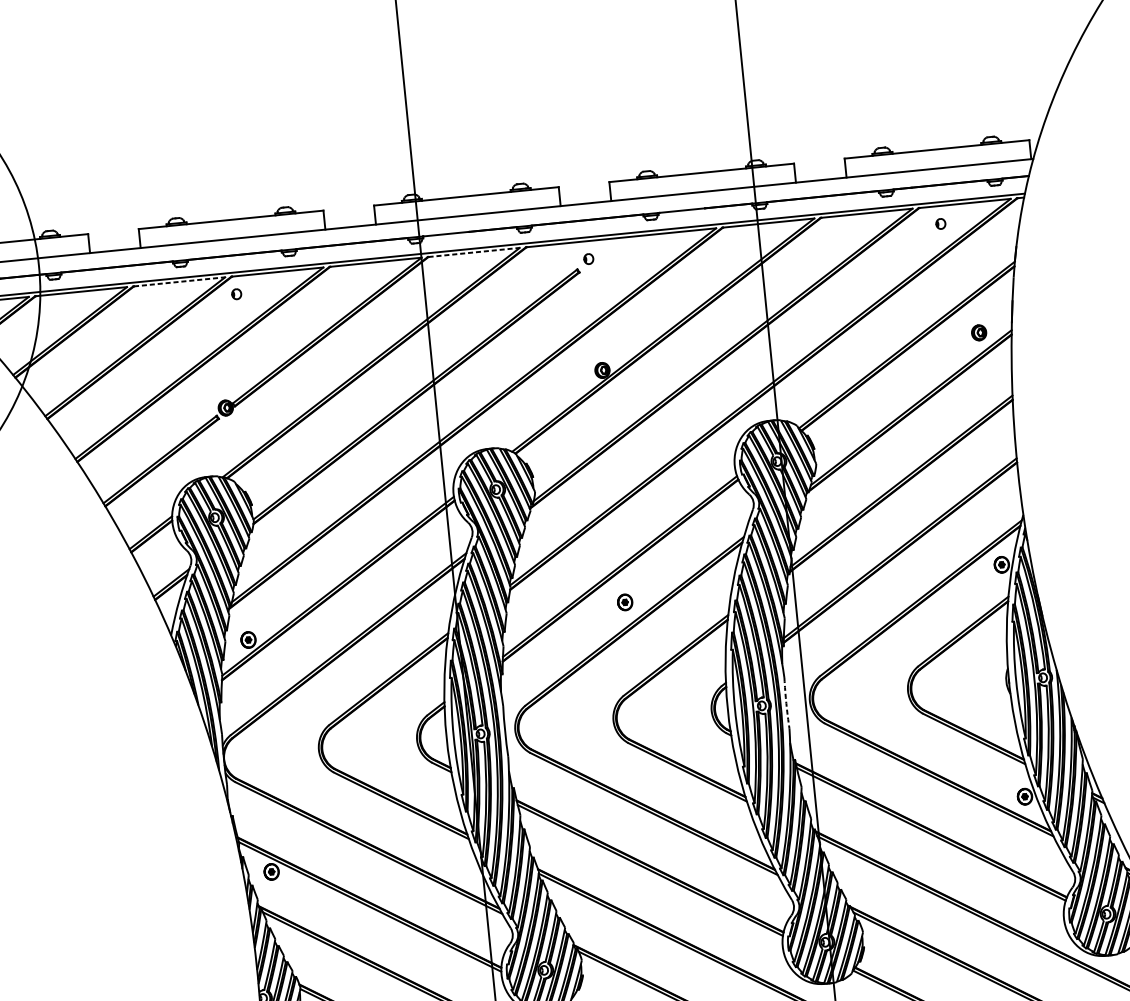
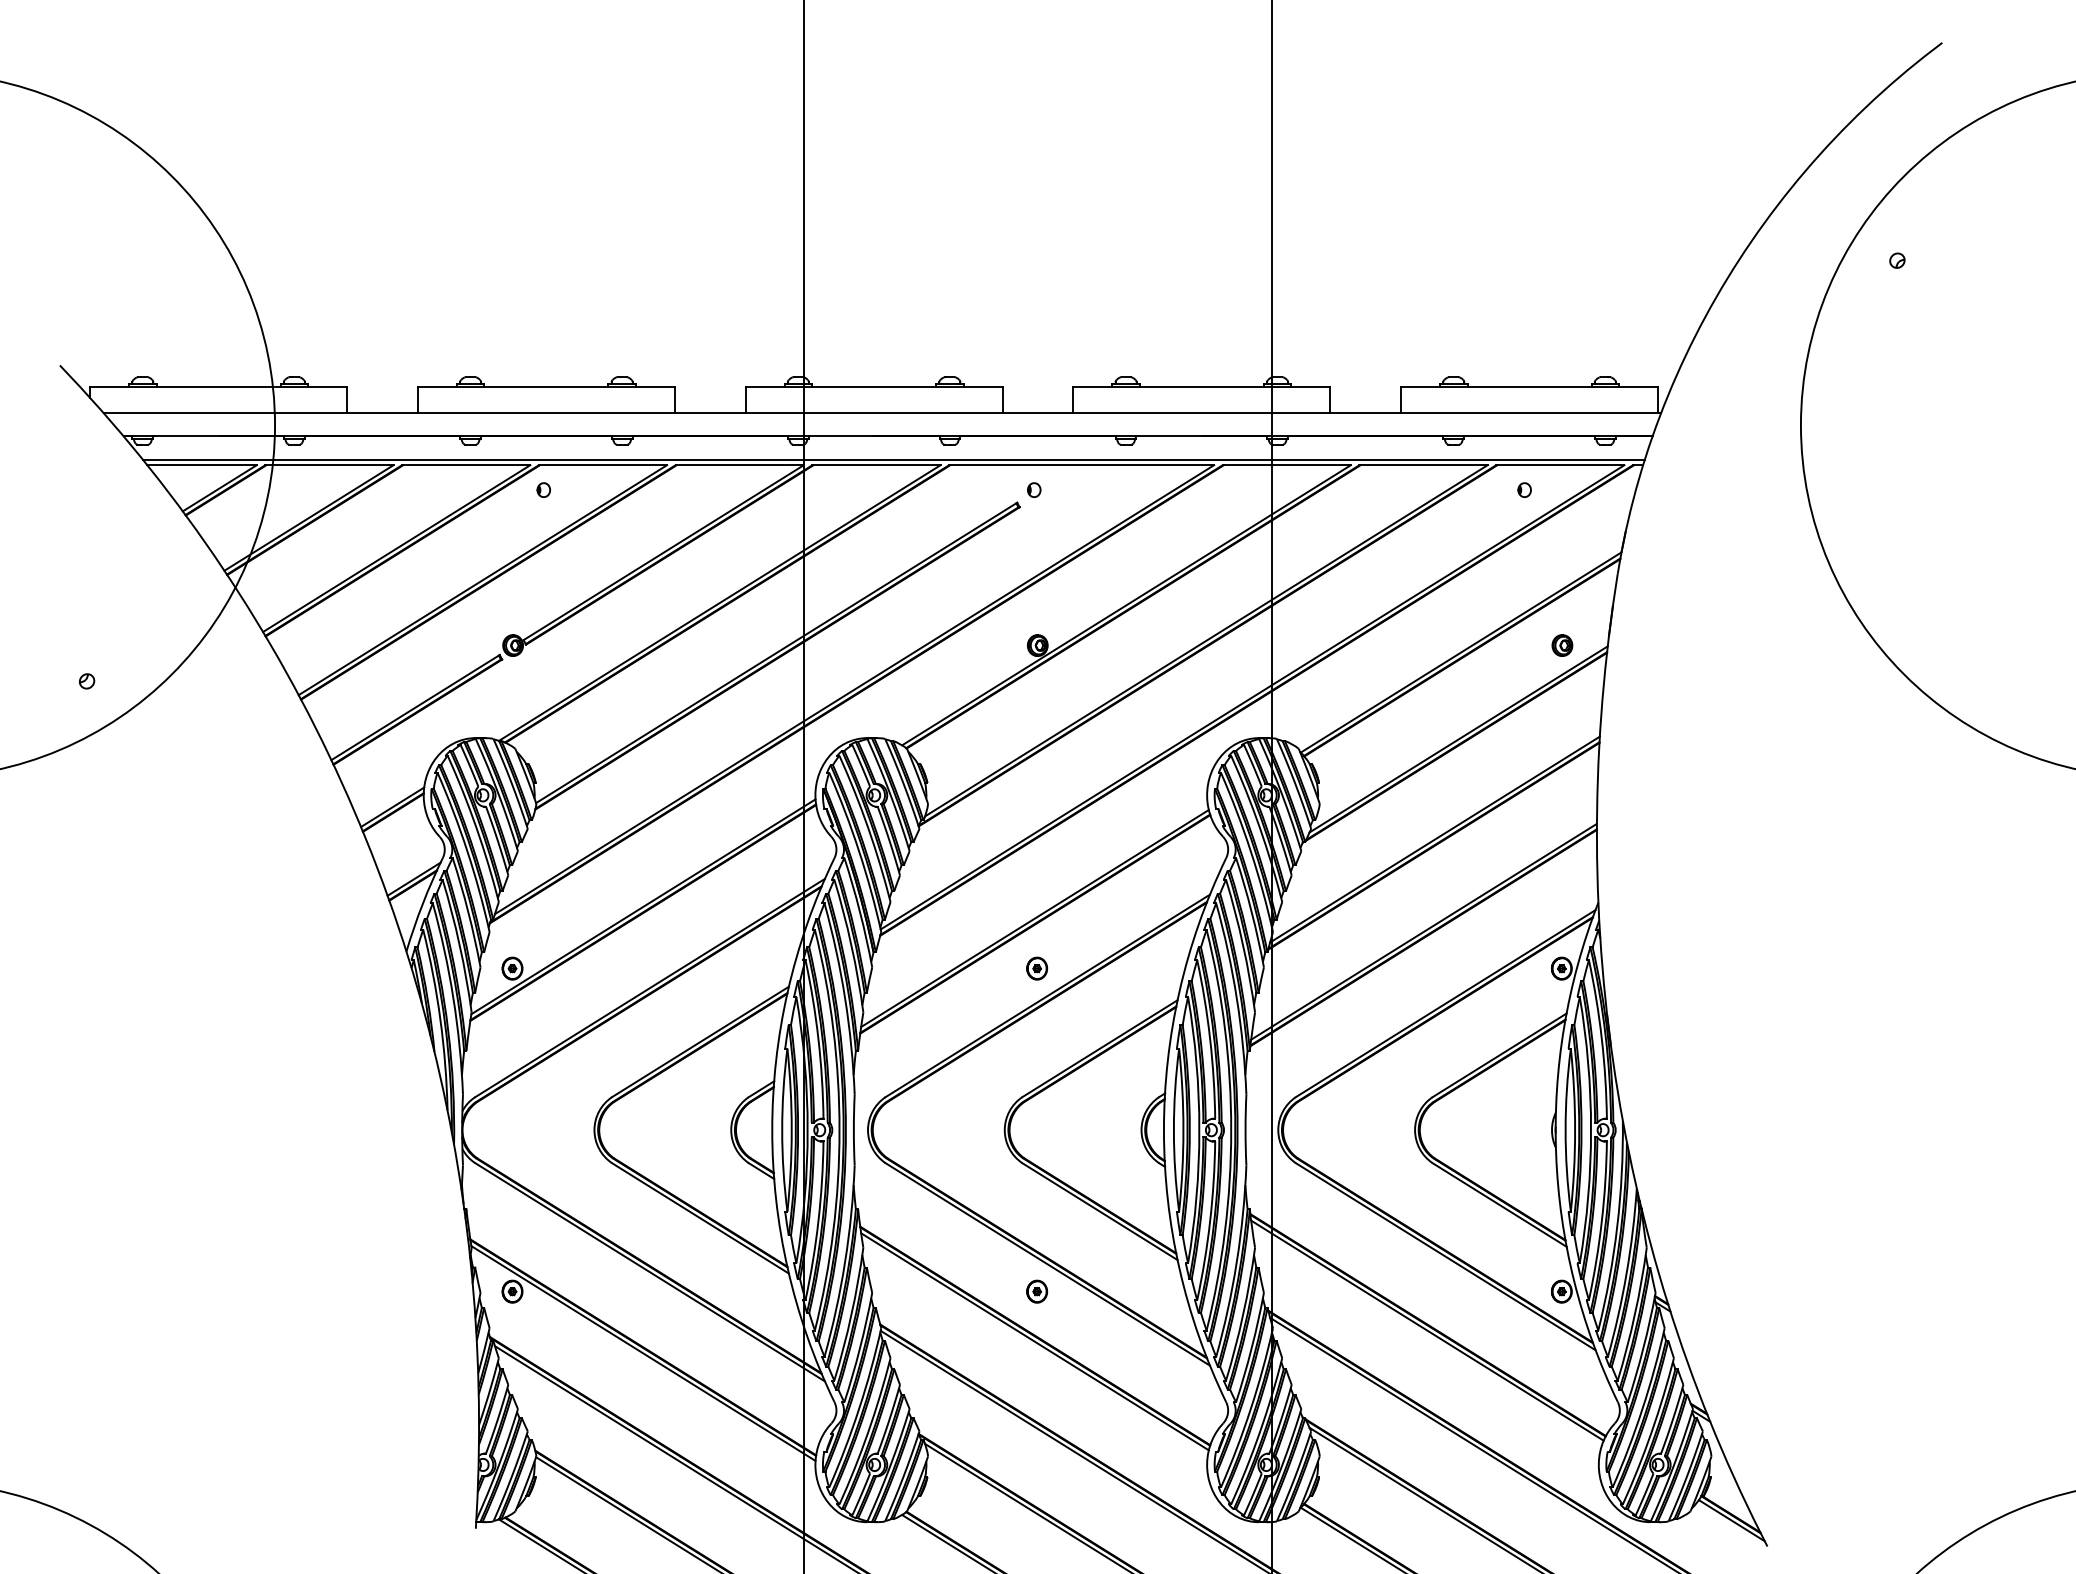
line: (474, 252) -> (877, 465), dashed -> solid
line: (179, 282) -> (466, 465), dashed -> solid
arc: (786, 703) -> (1245, 1130), dashed -> solid
part: (648, 834) -> (1037, 1291), added

